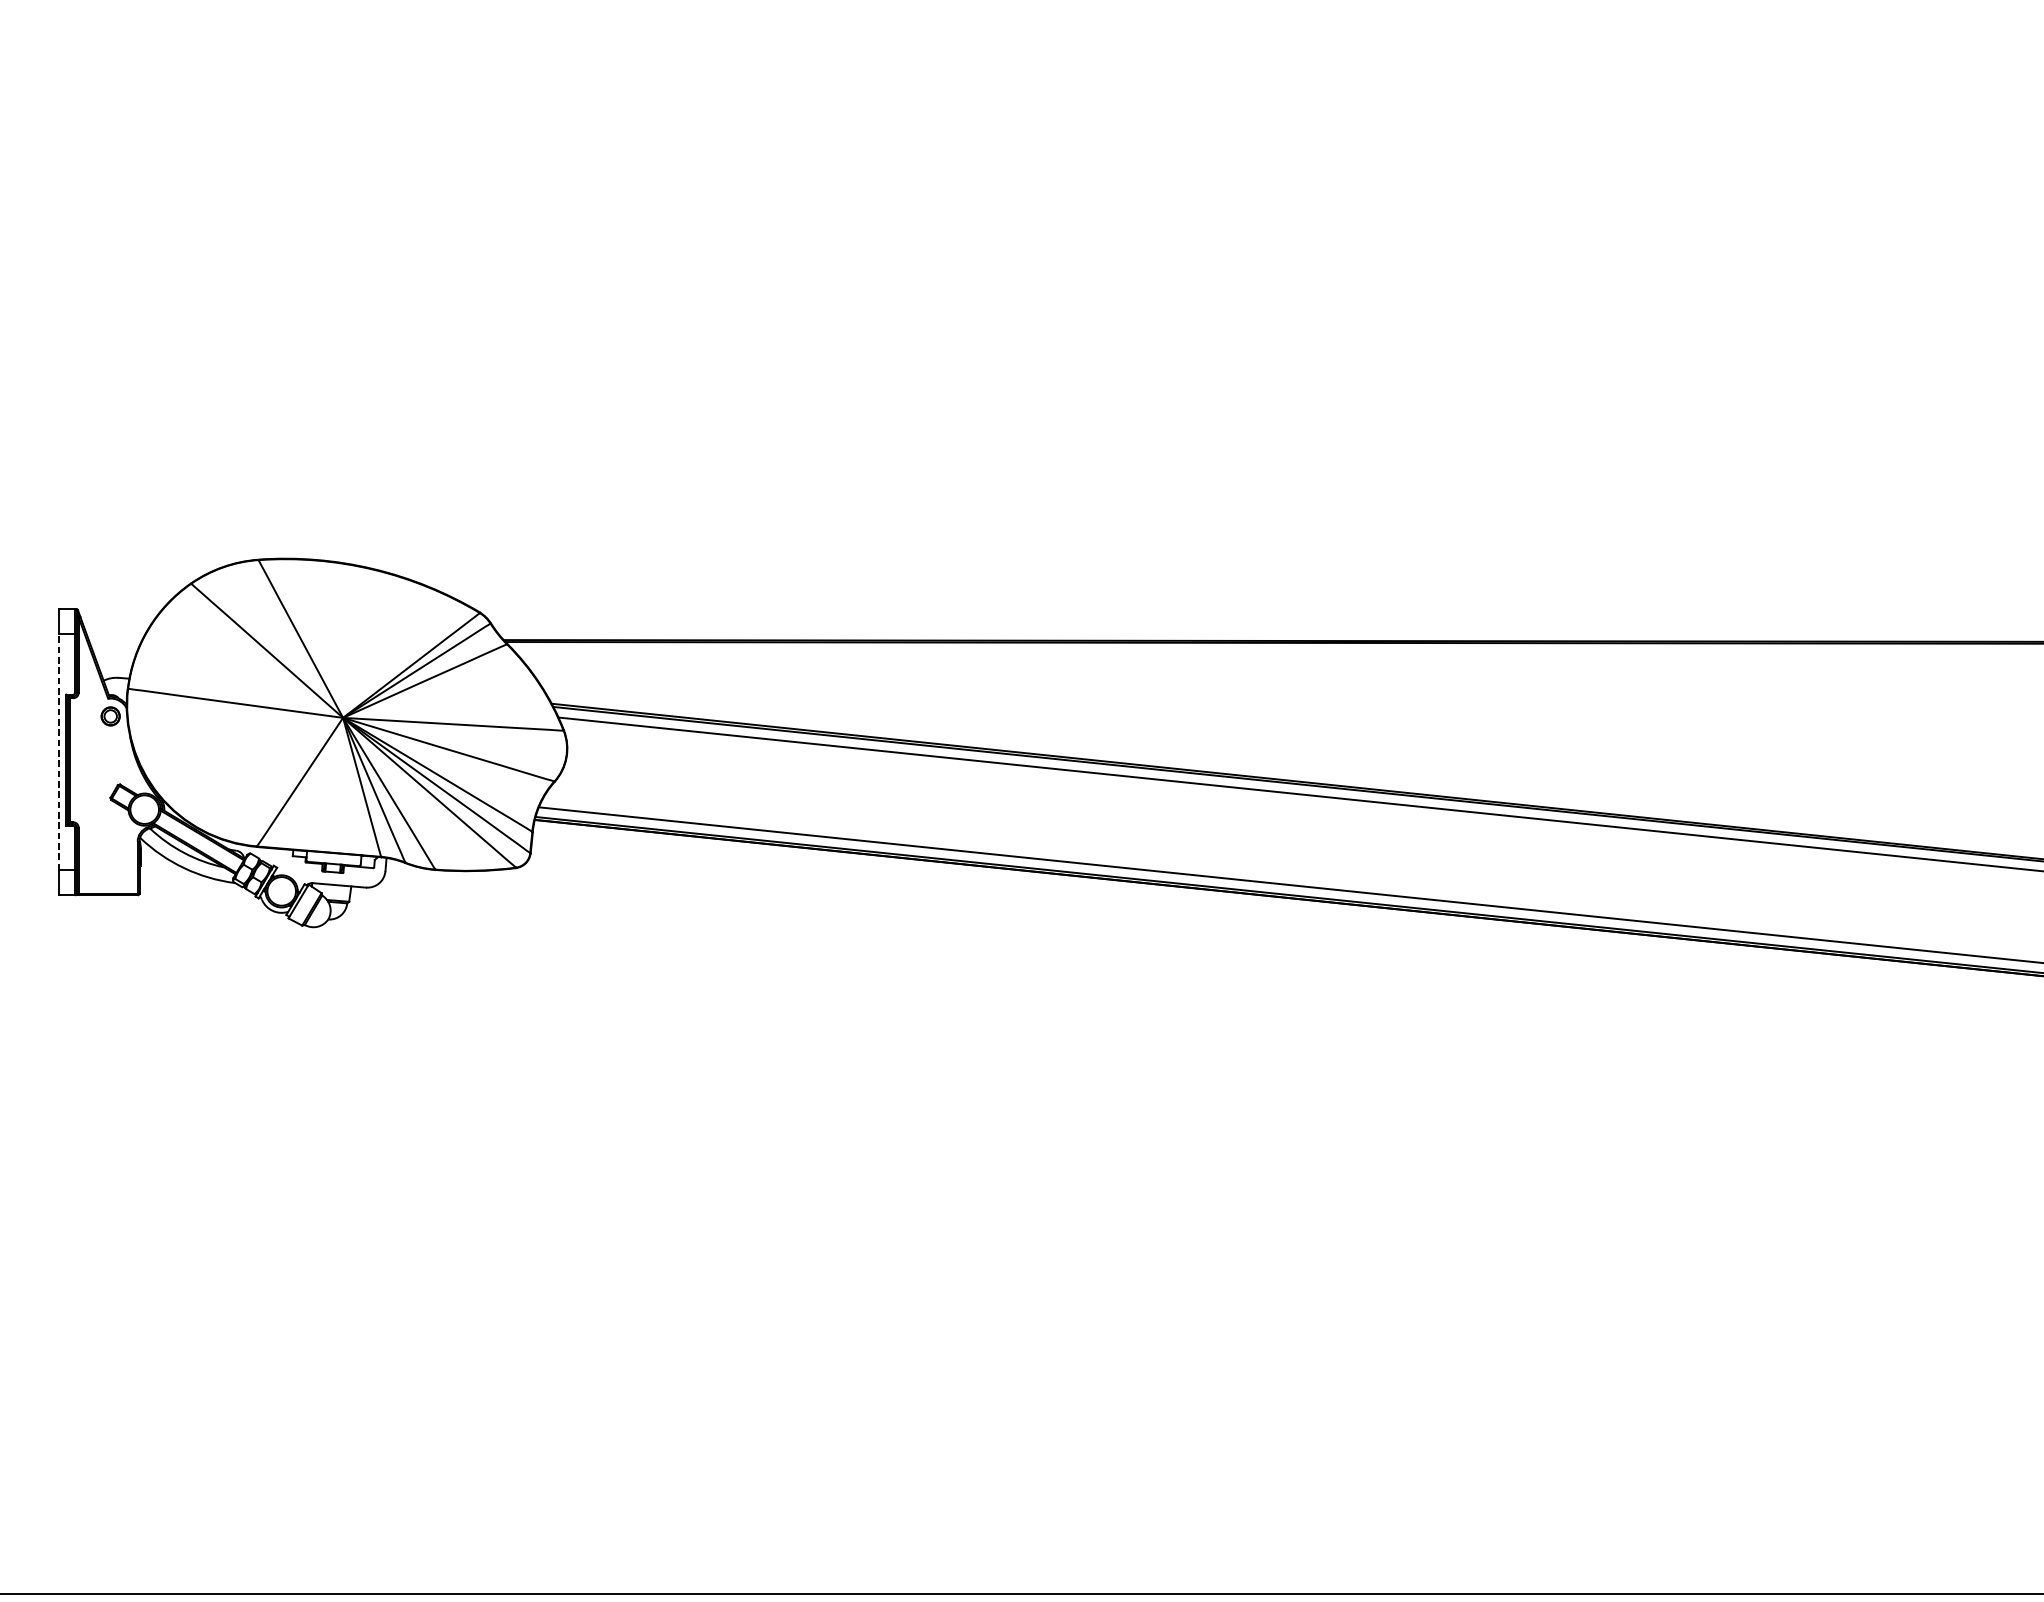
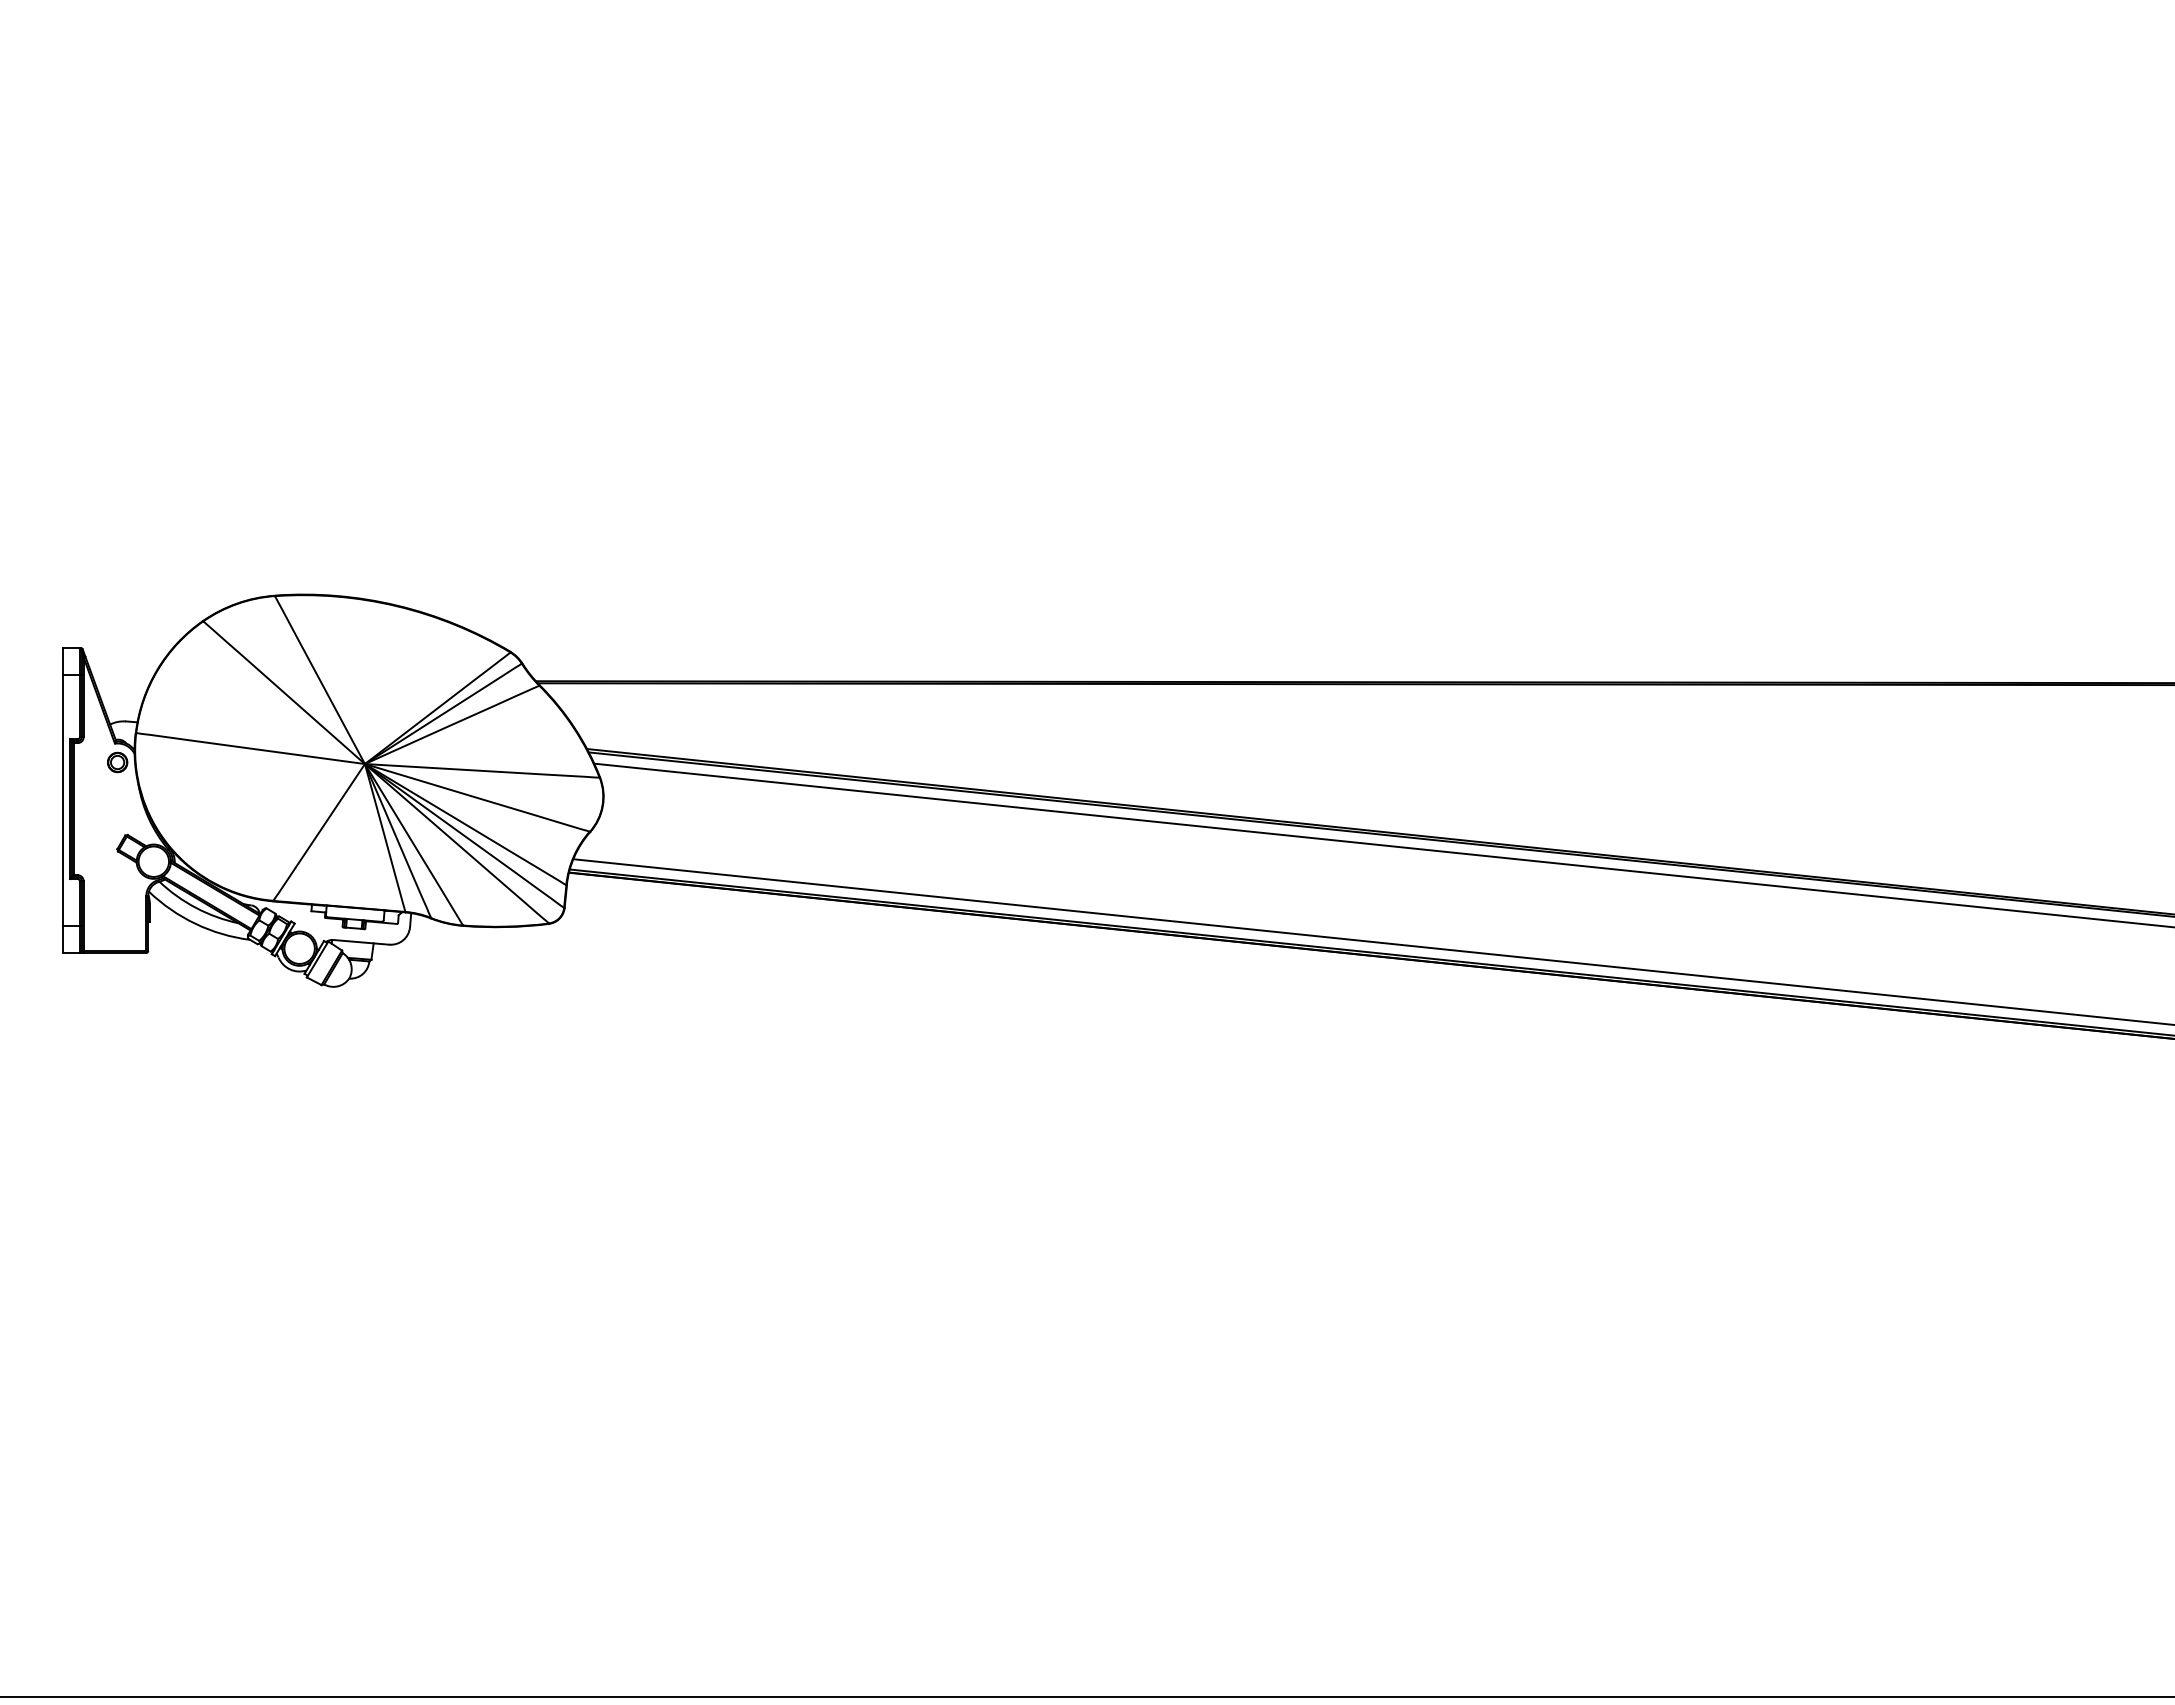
line: (58, 752) -> (62, 800), dashed -> solid

